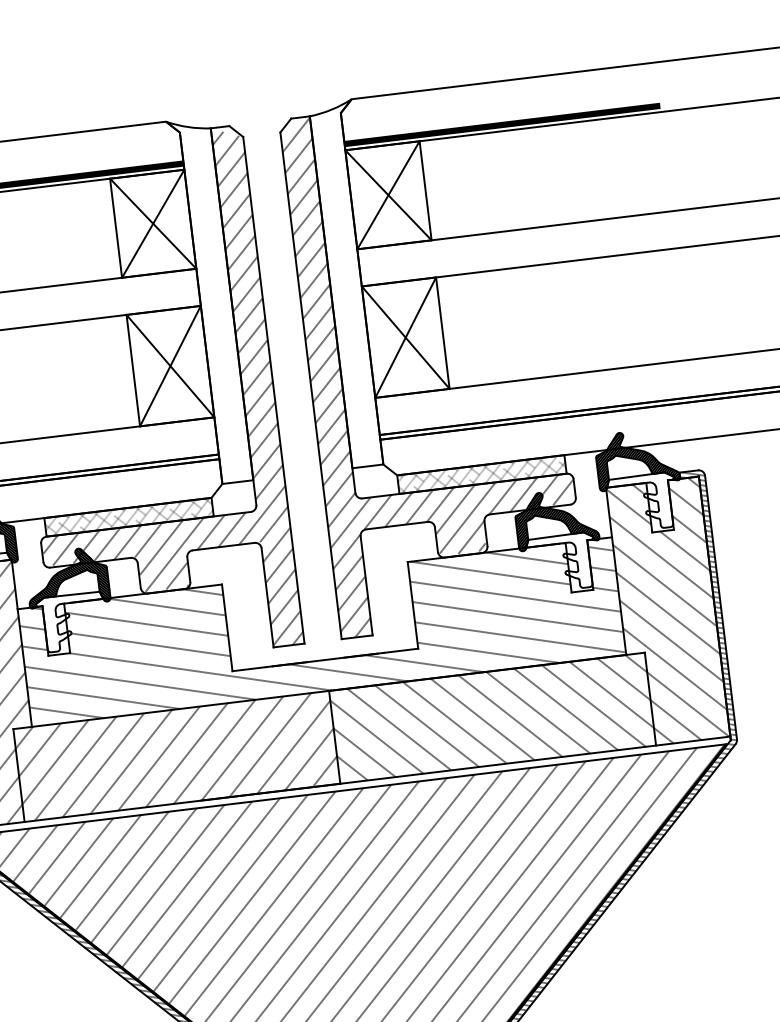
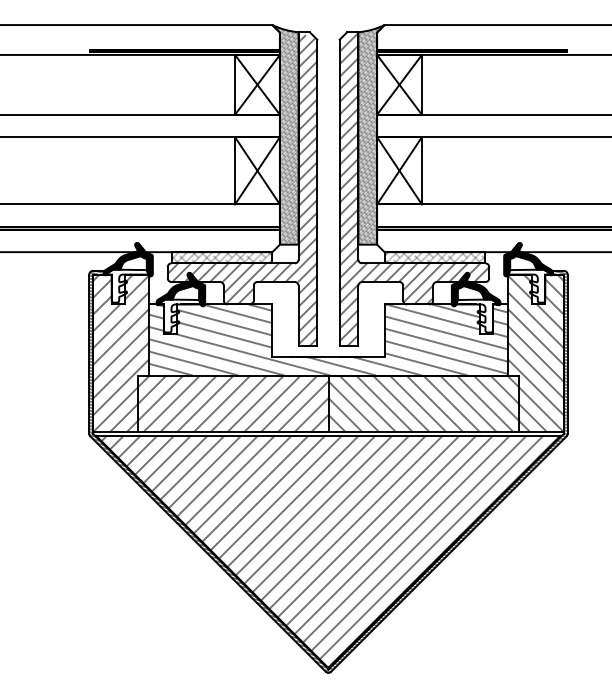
hatch: (352, 283) -> (371, 134), added
hatch: (209, 300) -> (285, 134), added

